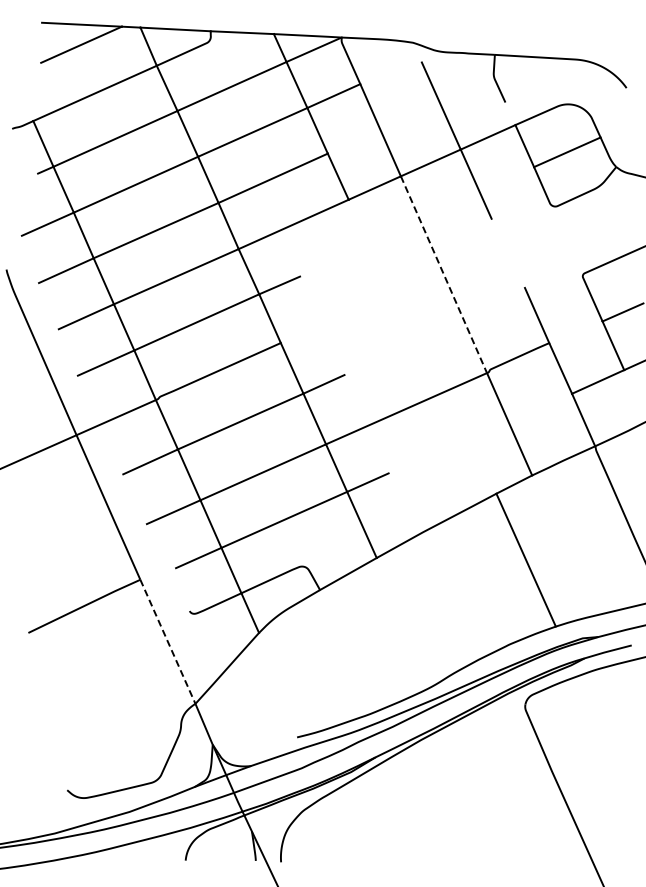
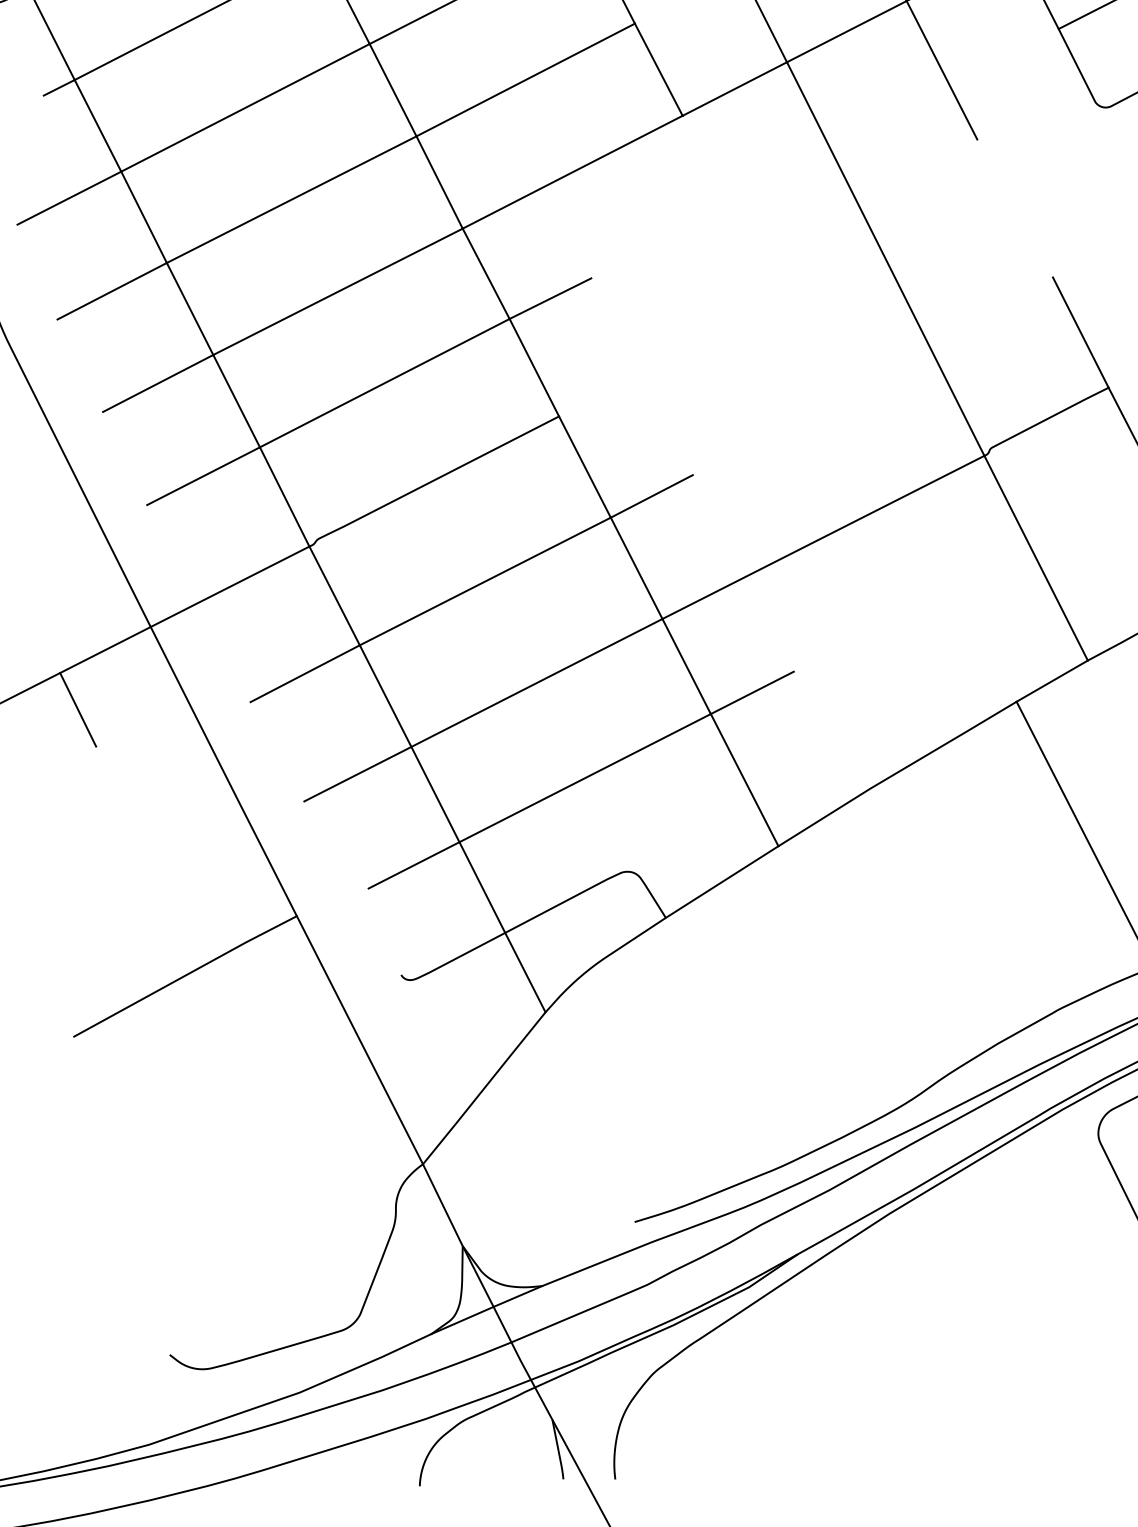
line: (444, 275) -> (886, 260), dashed -> solid
line: (38, 473) -> (76, 709), added
line: (167, 641) -> (359, 1039), dashed -> solid

